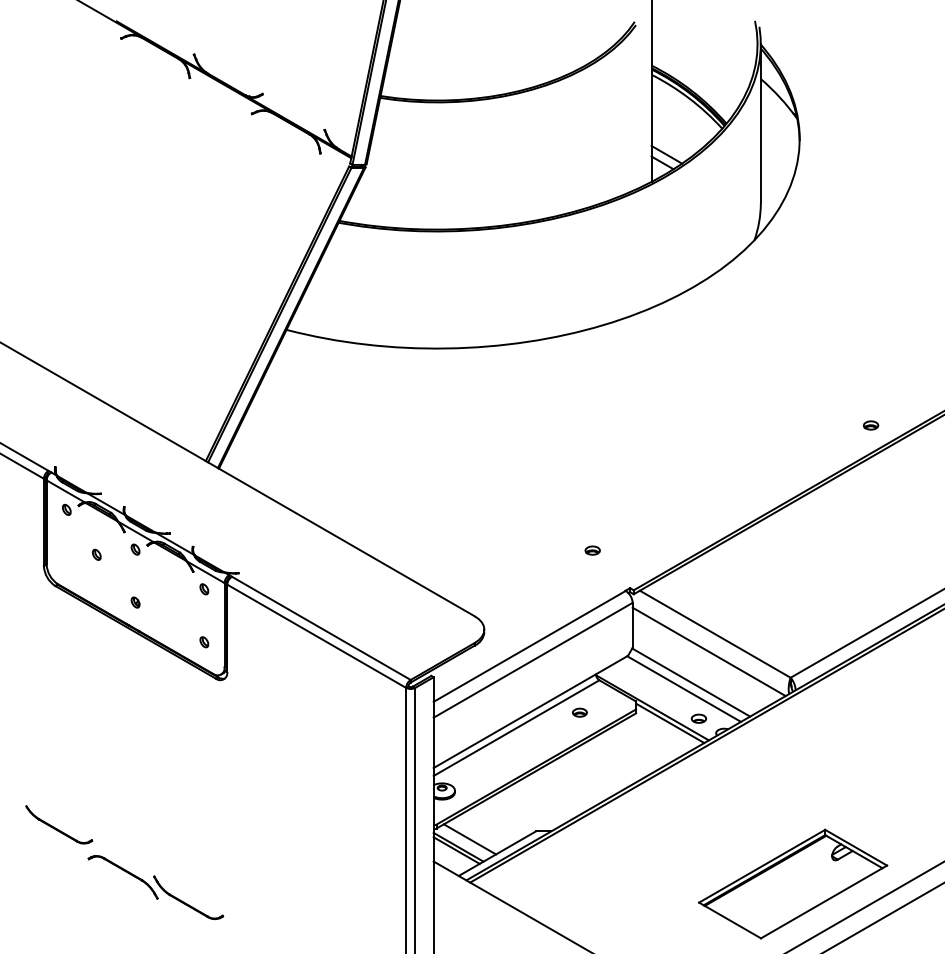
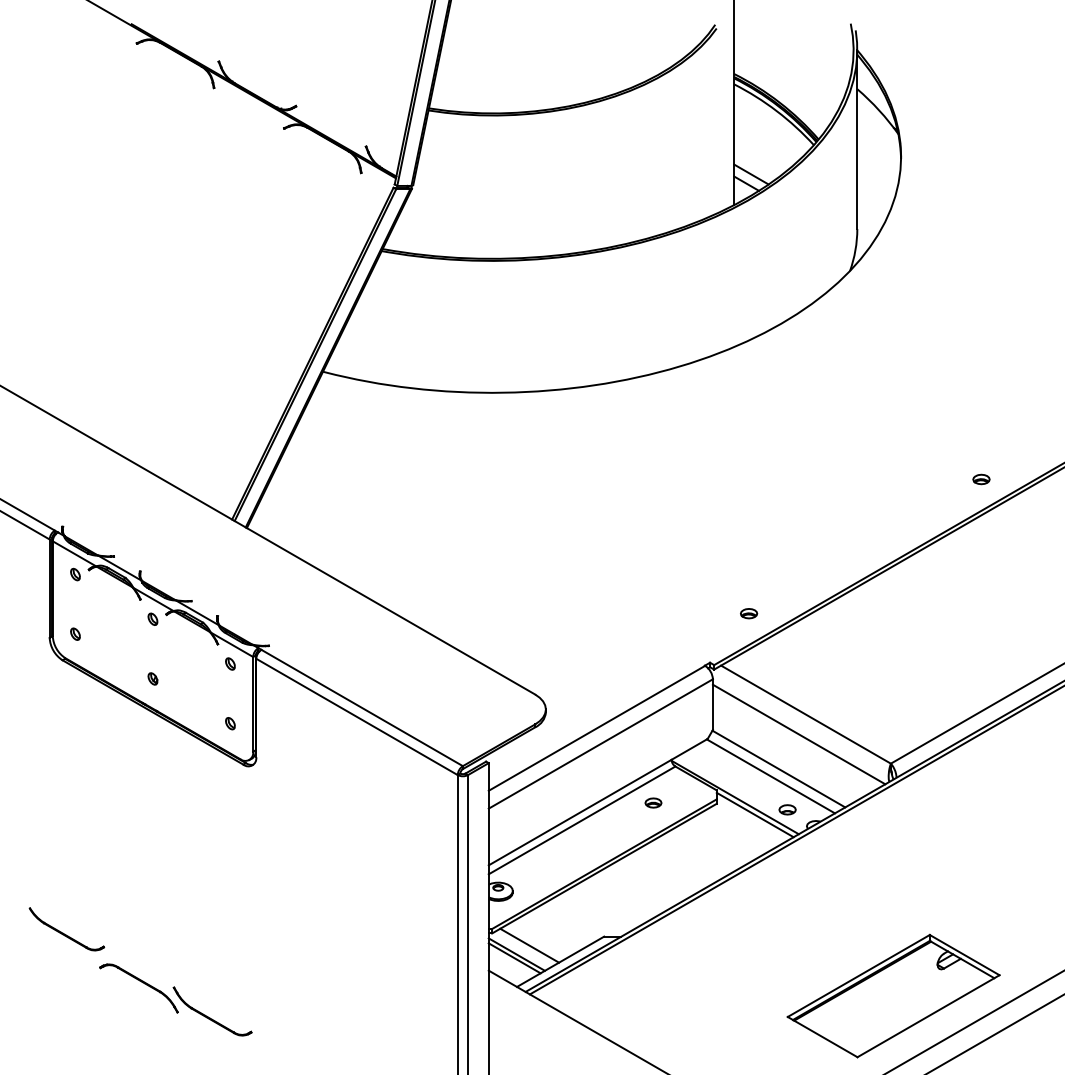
part: (592, 550) -> (748, 613), moved
part: (96, 554) -> (75, 633), moved

